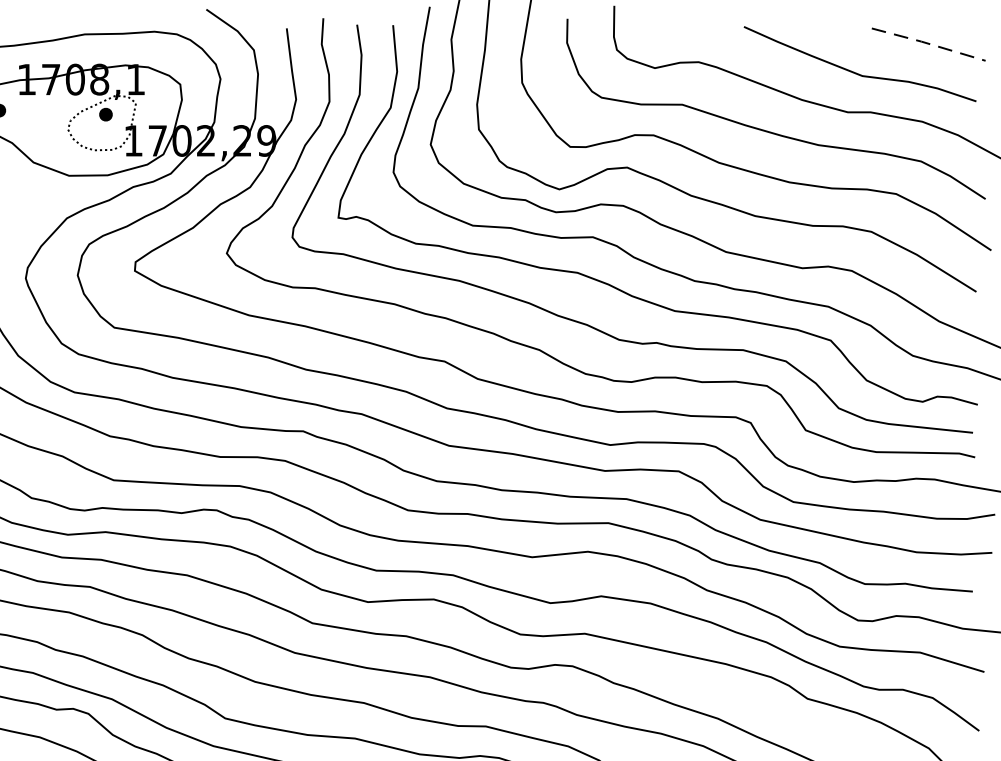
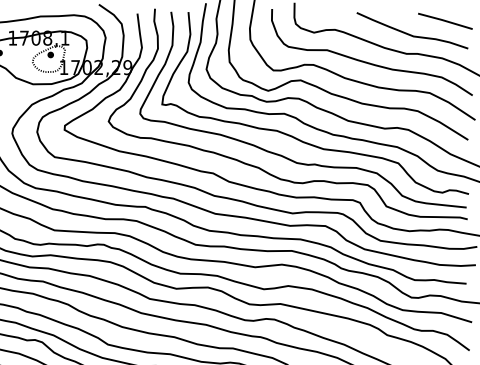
line: (928, 44) -> (445, 21), dashed -> solid

